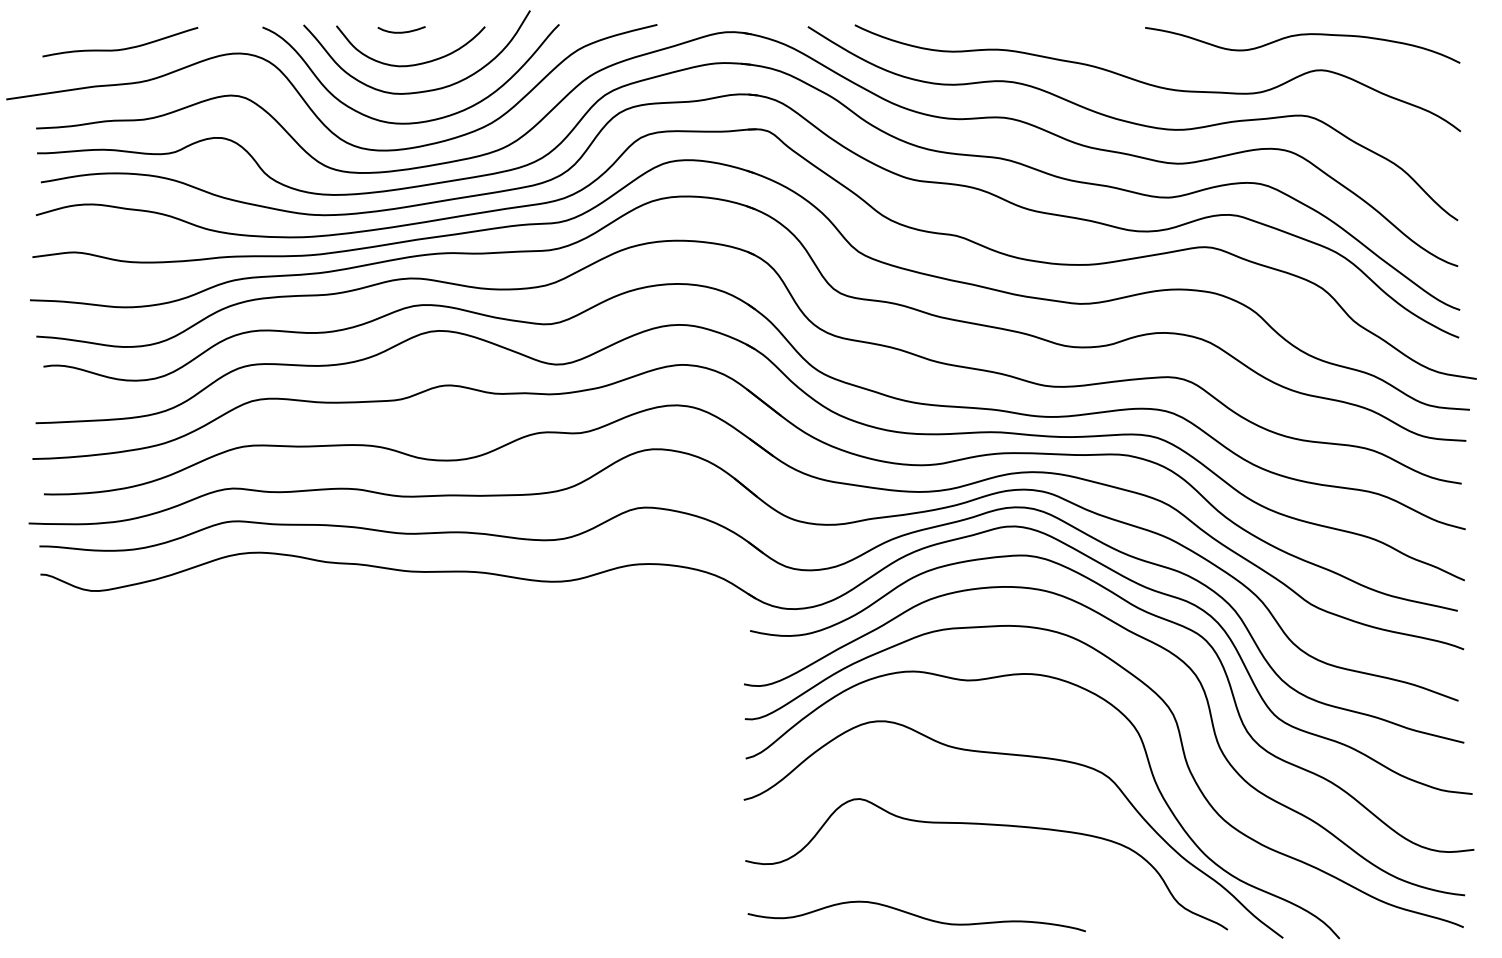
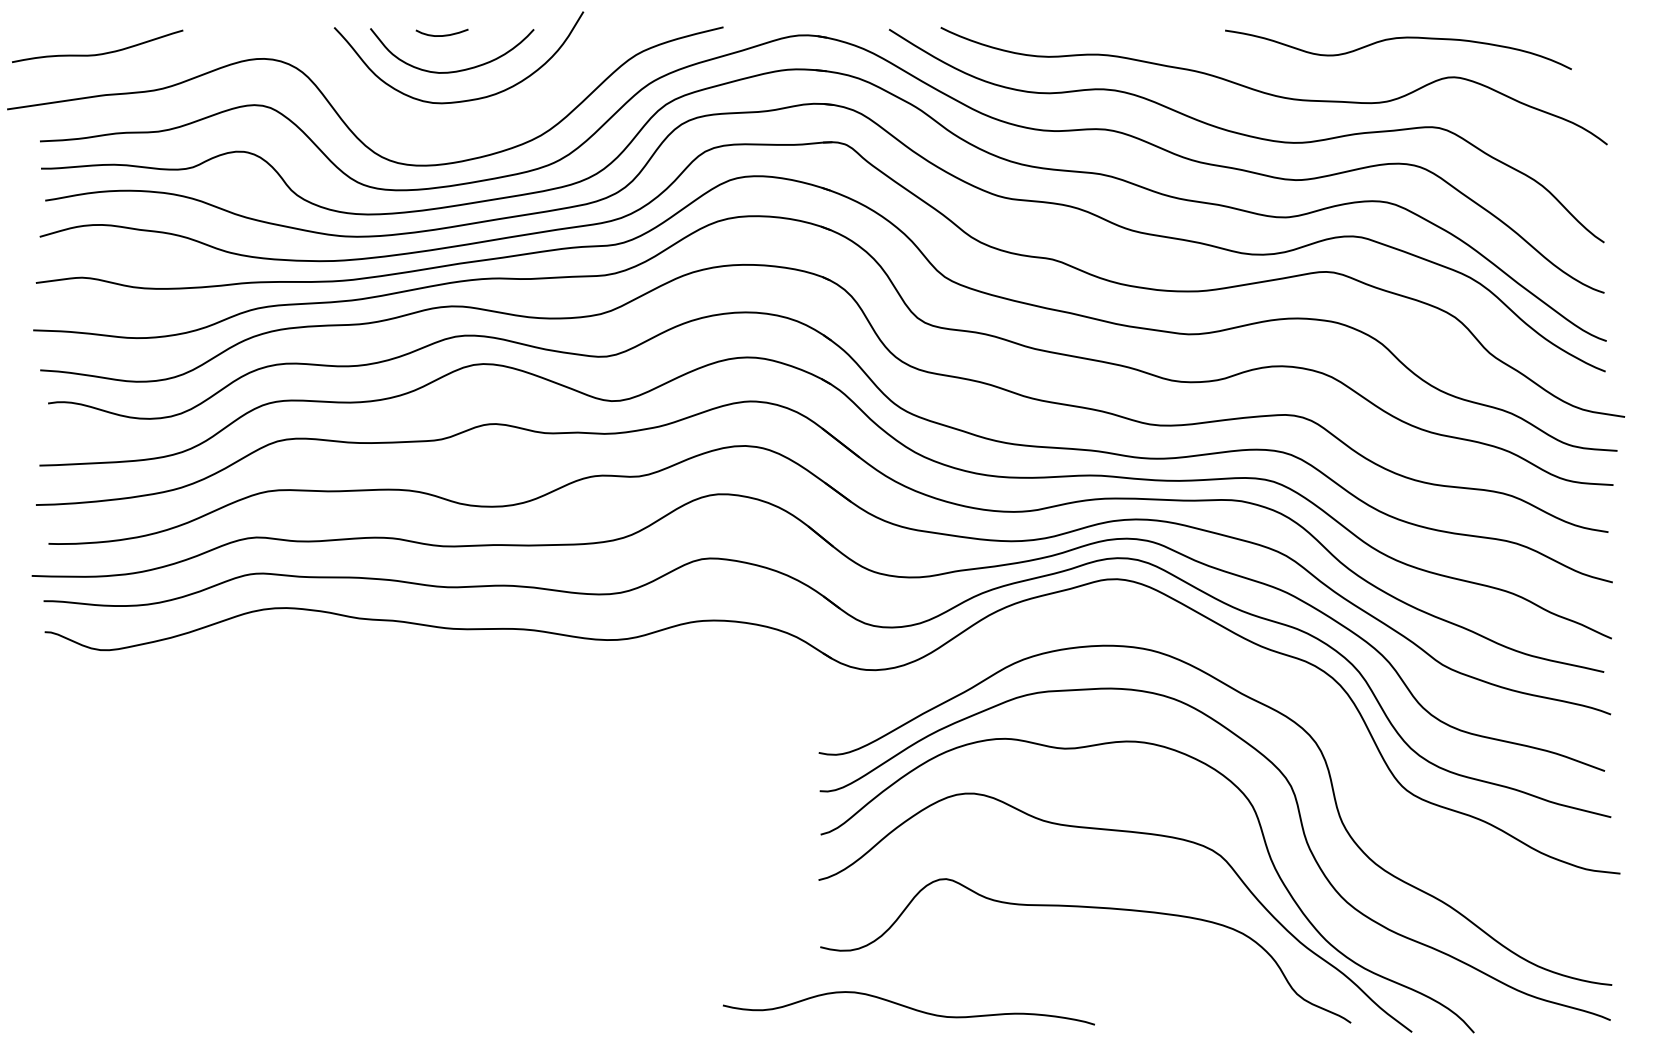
curve: (1299, 35) -> (1395, 39), moved
curve: (120, 48) -> (97, 53), moved
curve: (420, 121) -> (462, 133), removed
curve: (1148, 613) -> (1263, 675), removed
curve: (916, 916) -> (908, 1008), moved

